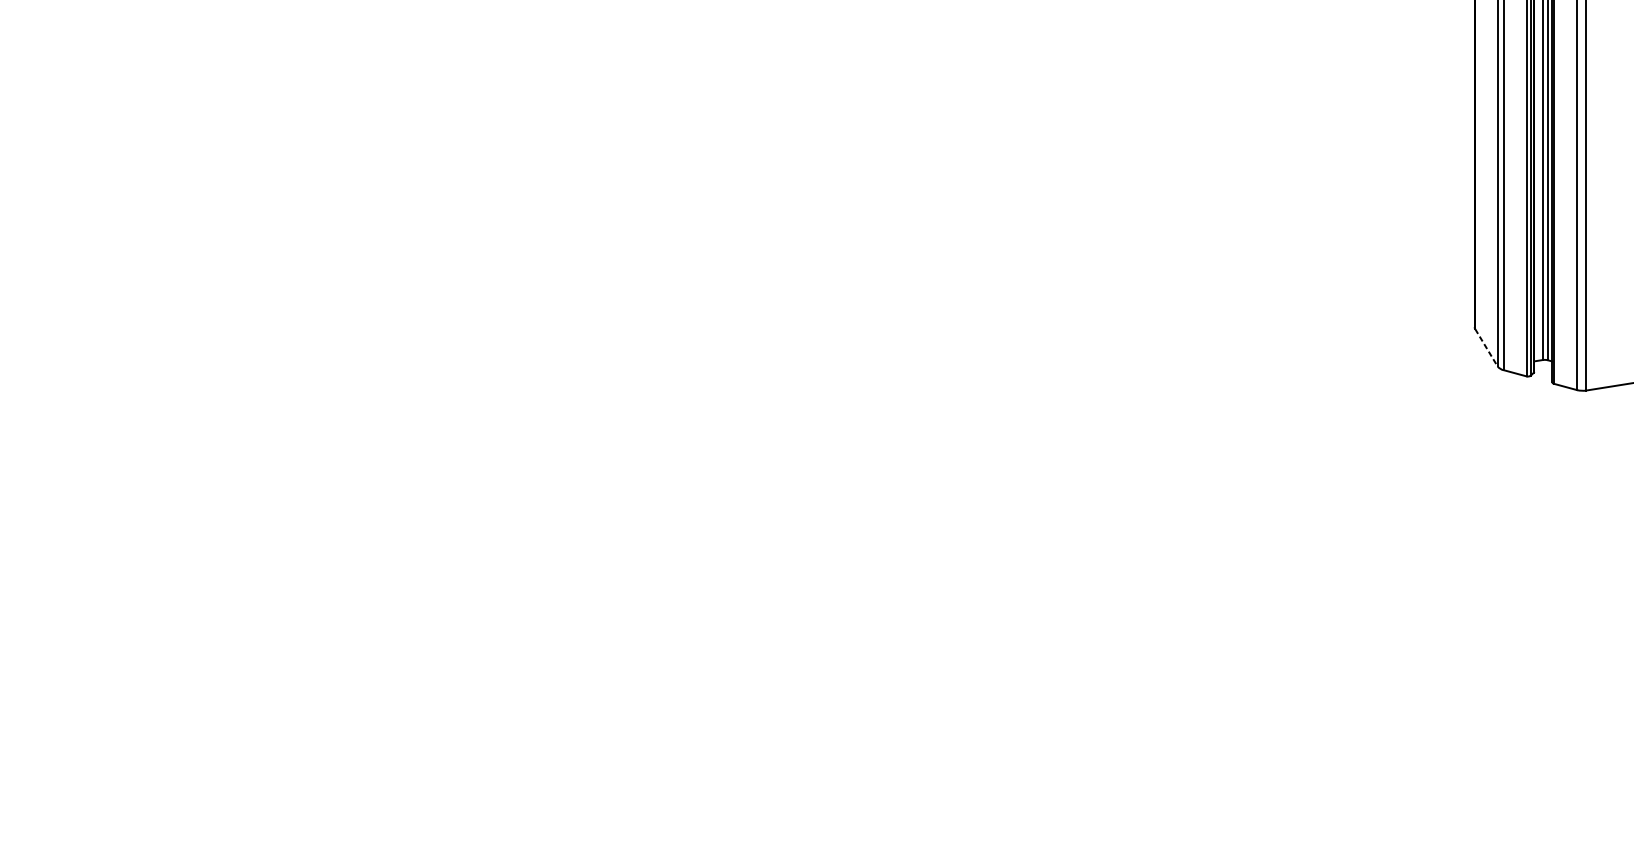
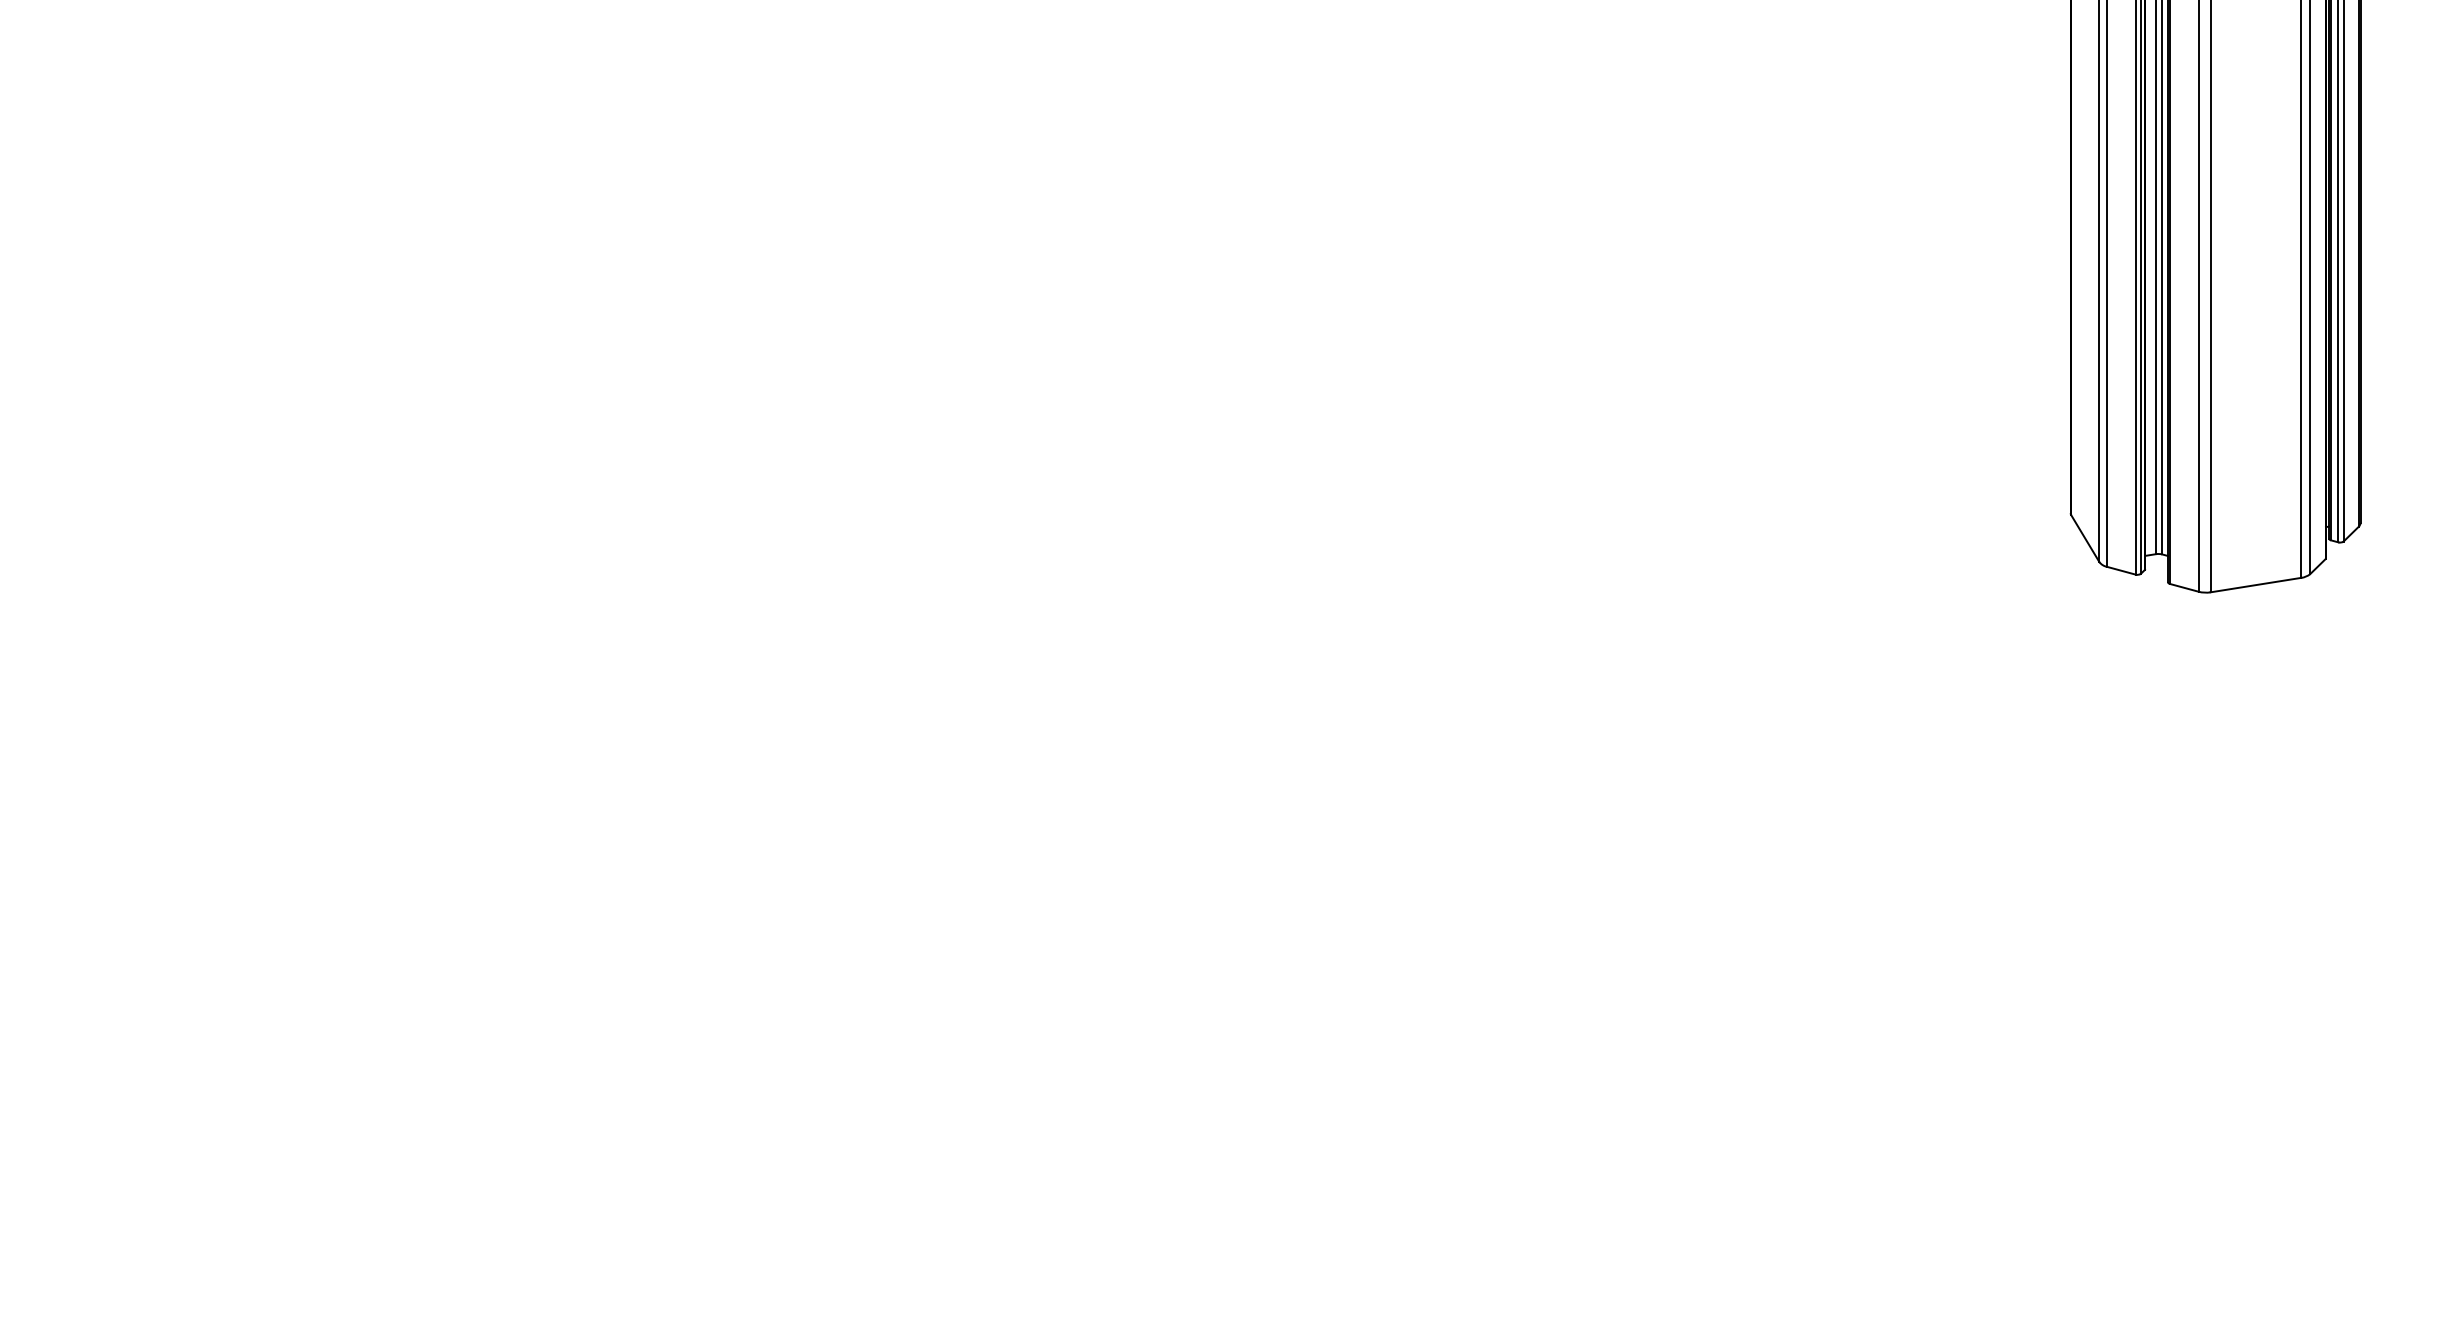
line: (1486, 348) -> (2085, 539), dashed -> solid

